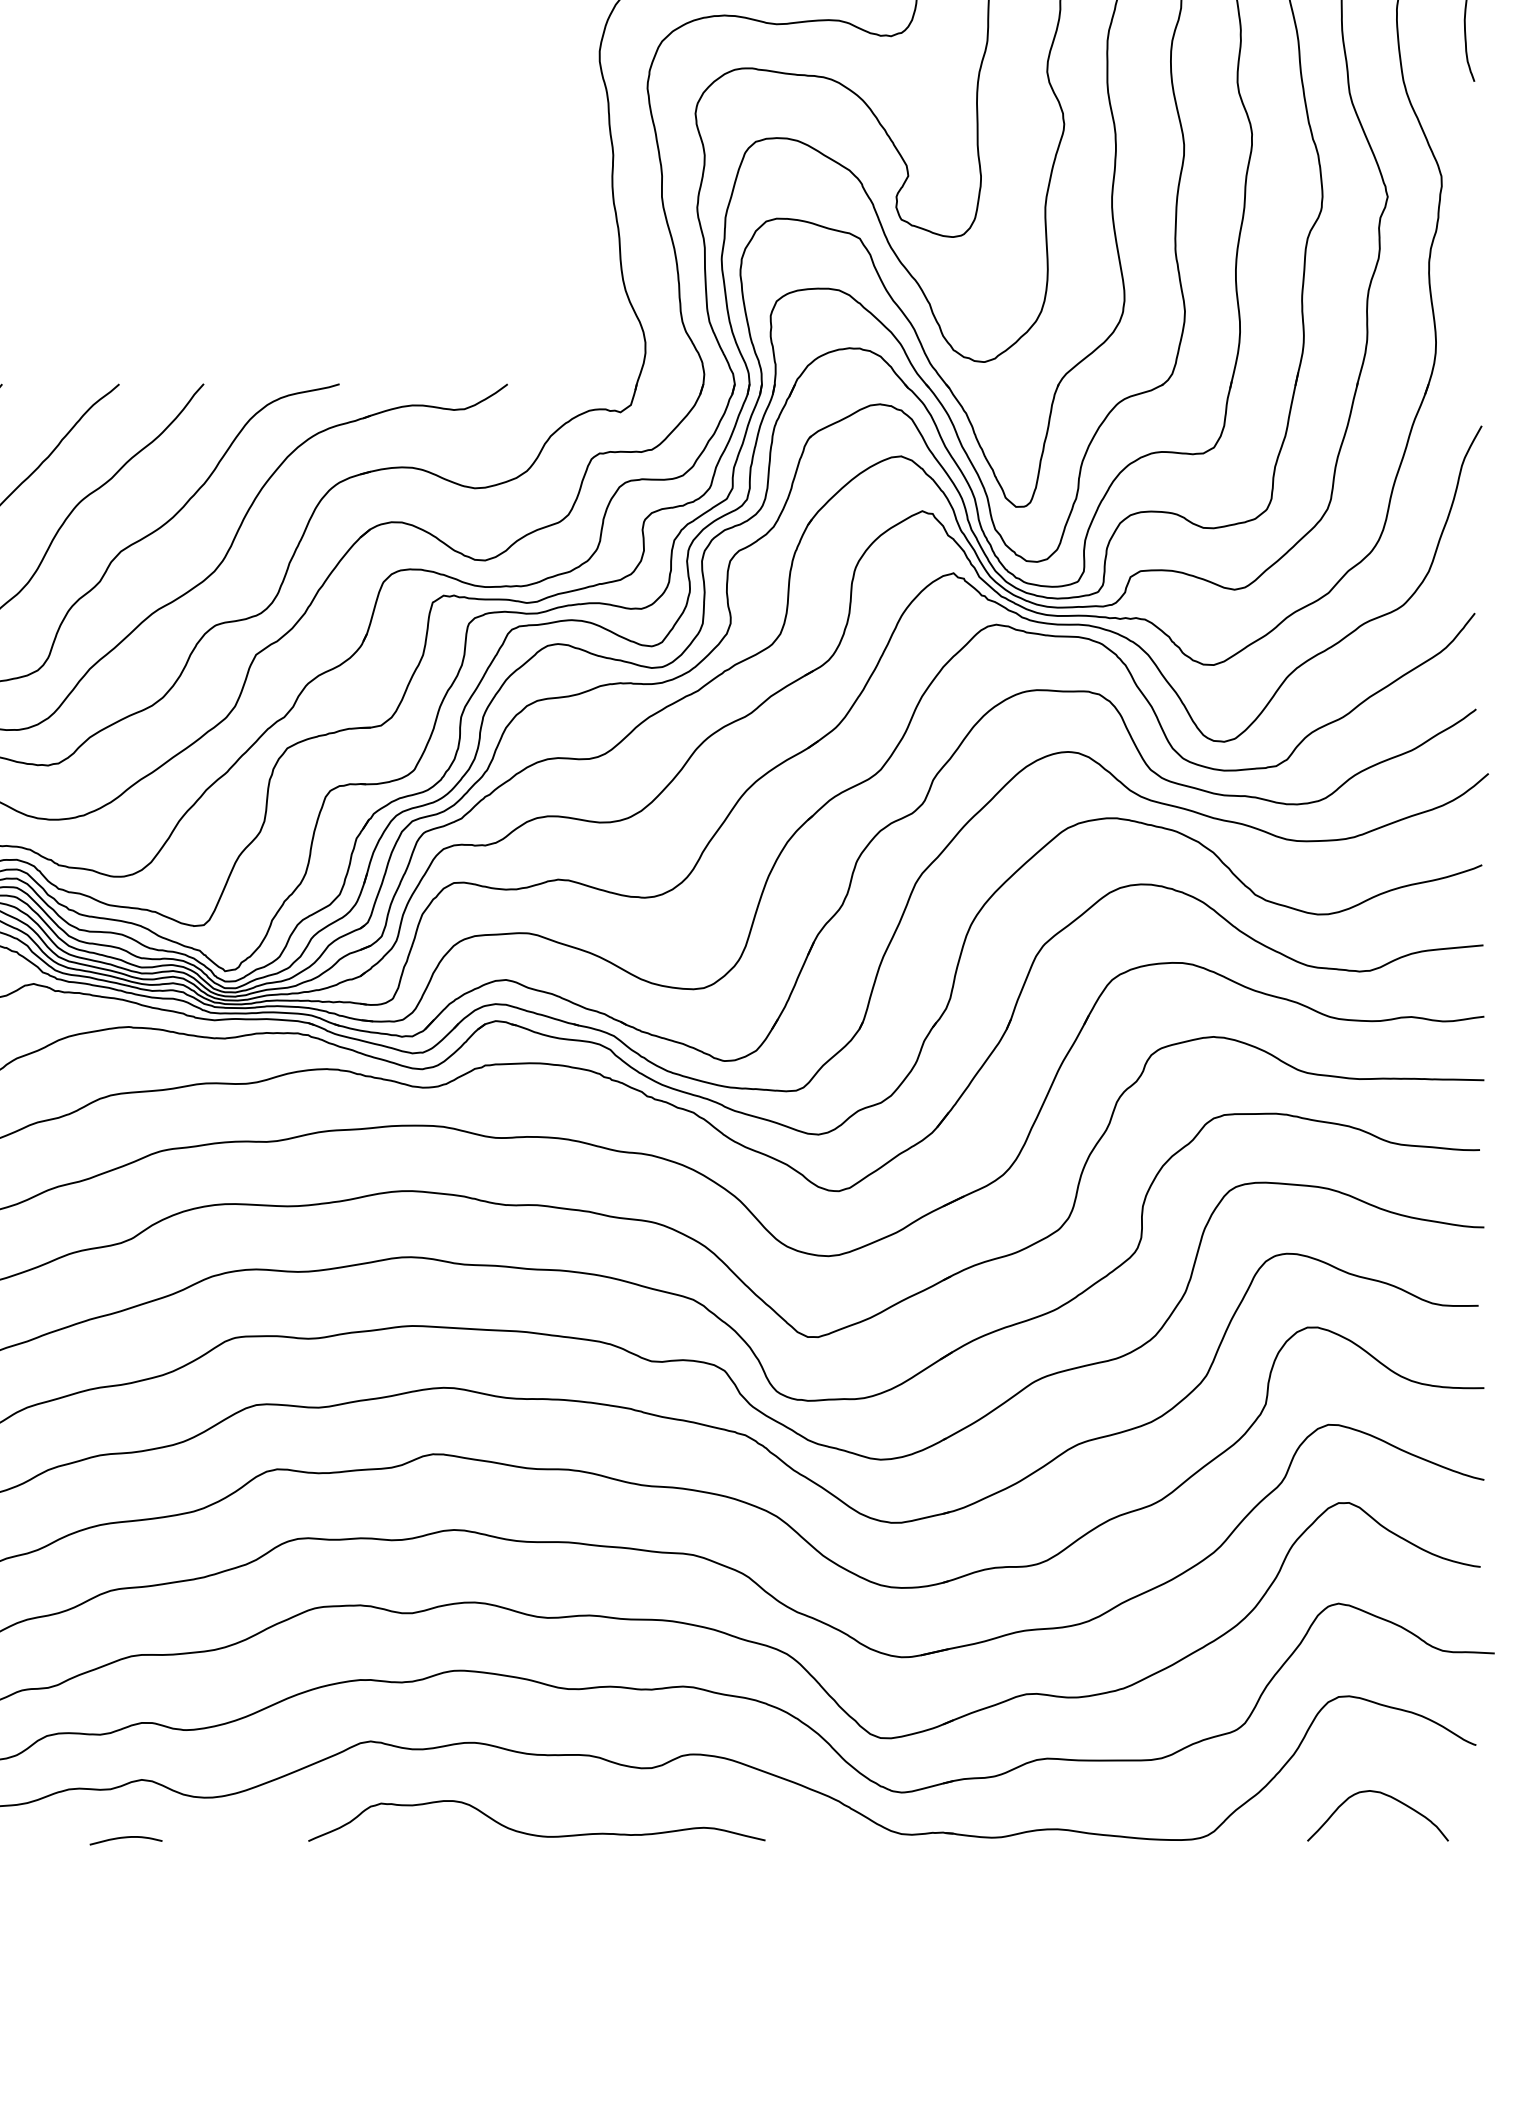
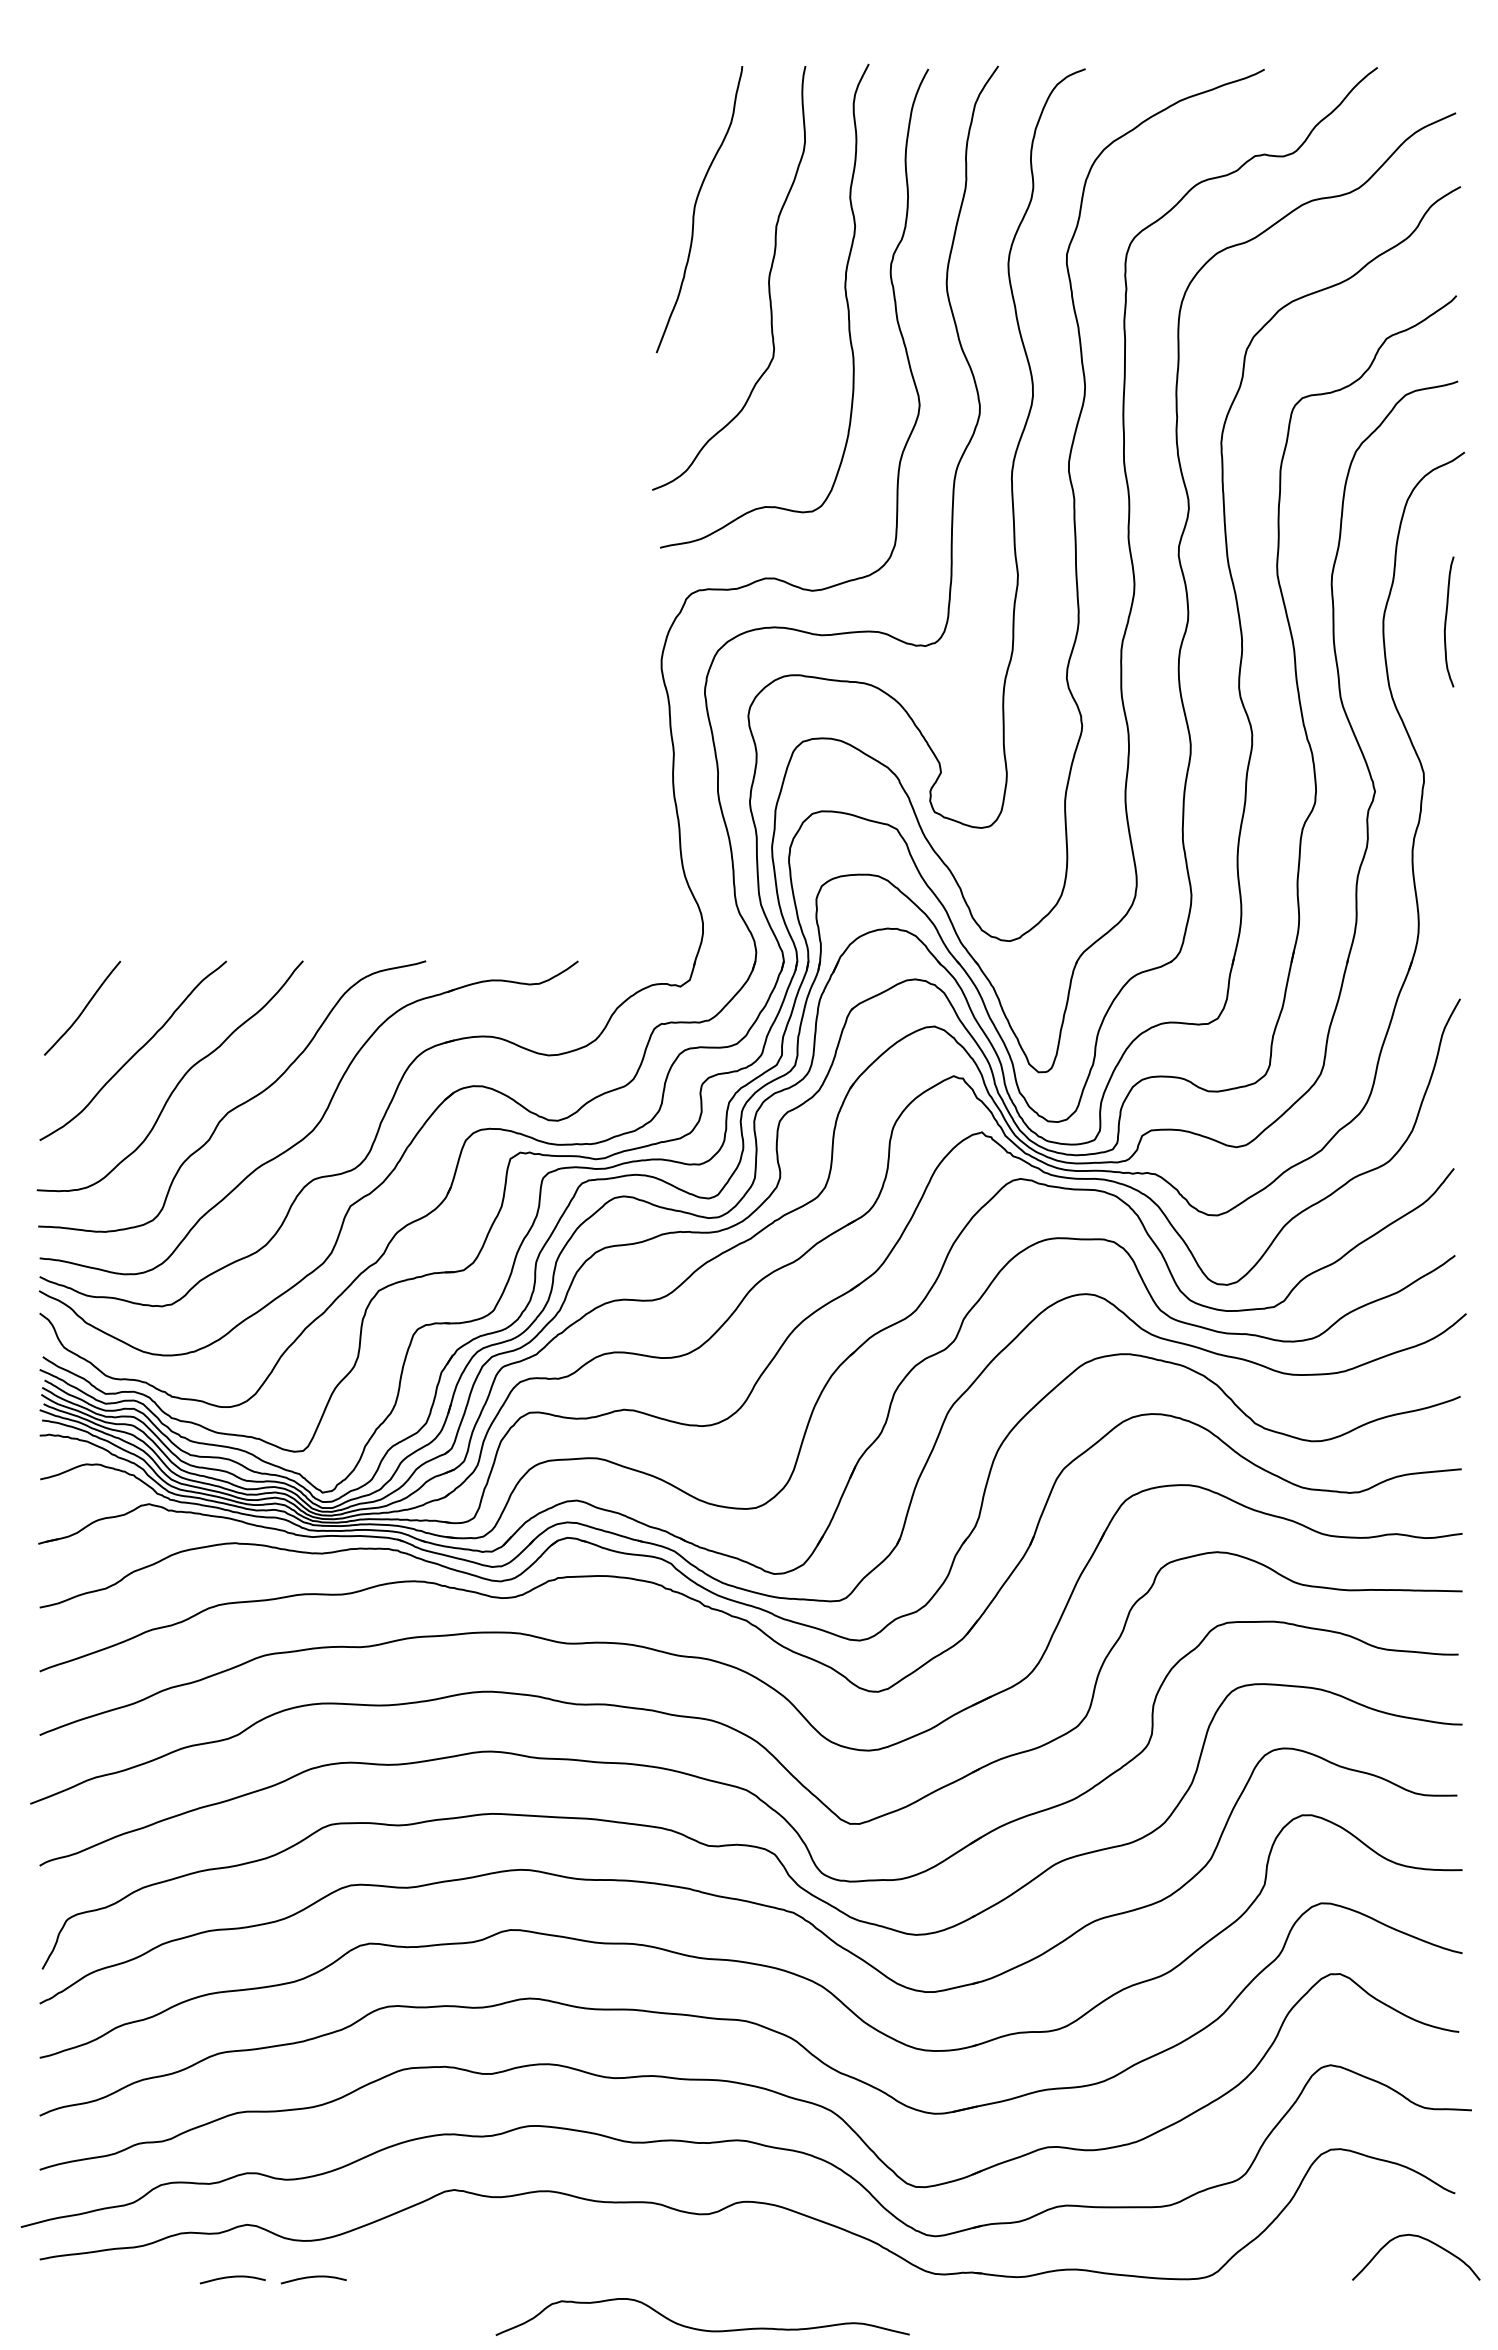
curve: (1388, 1797) -> (1425, 2240), moved
curve: (533, 1833) -> (699, 2328), moved
curve: (215, 1838) -> (313, 2277), added

